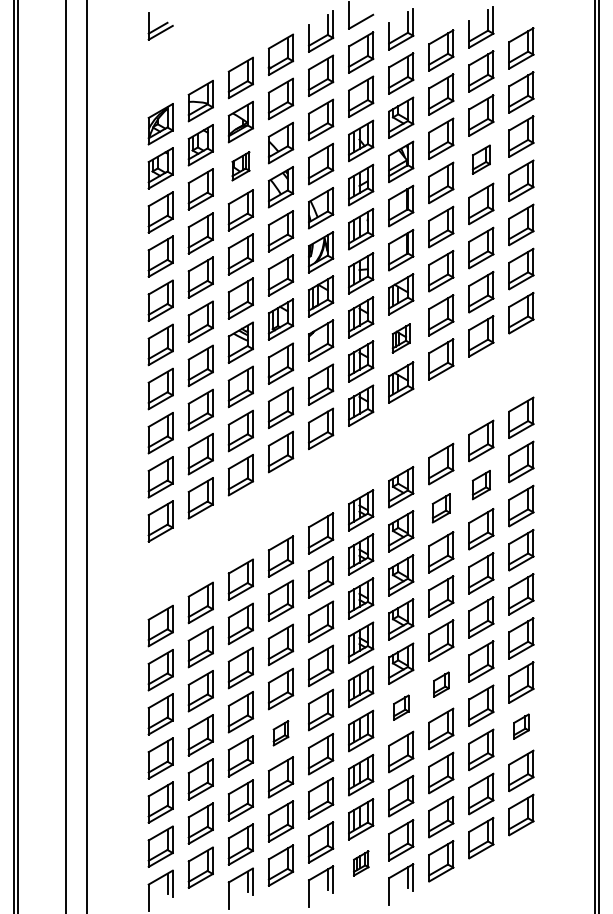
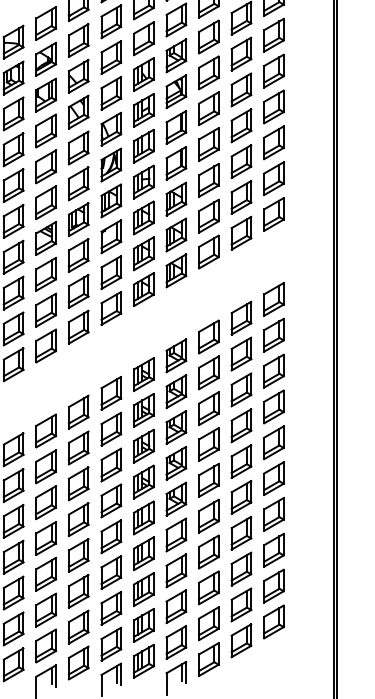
part: (481, 159) -> (241, 89), size x1.43
part: (240, 166) -> (45, 95), size x1.43
part: (401, 338) -> (176, 235), size x1.43
part: (481, 484) -> (241, 353), size x1.43
part: (441, 508) -> (209, 373), size x1.43
part: (441, 684) -> (209, 516), size x1.67
part: (401, 707) -> (176, 534), size x1.67
part: (521, 726) -> (274, 550), size x1.67
part: (280, 733) -> (78, 555), size x1.67
part: (361, 863) -> (144, 661), size x1.67

